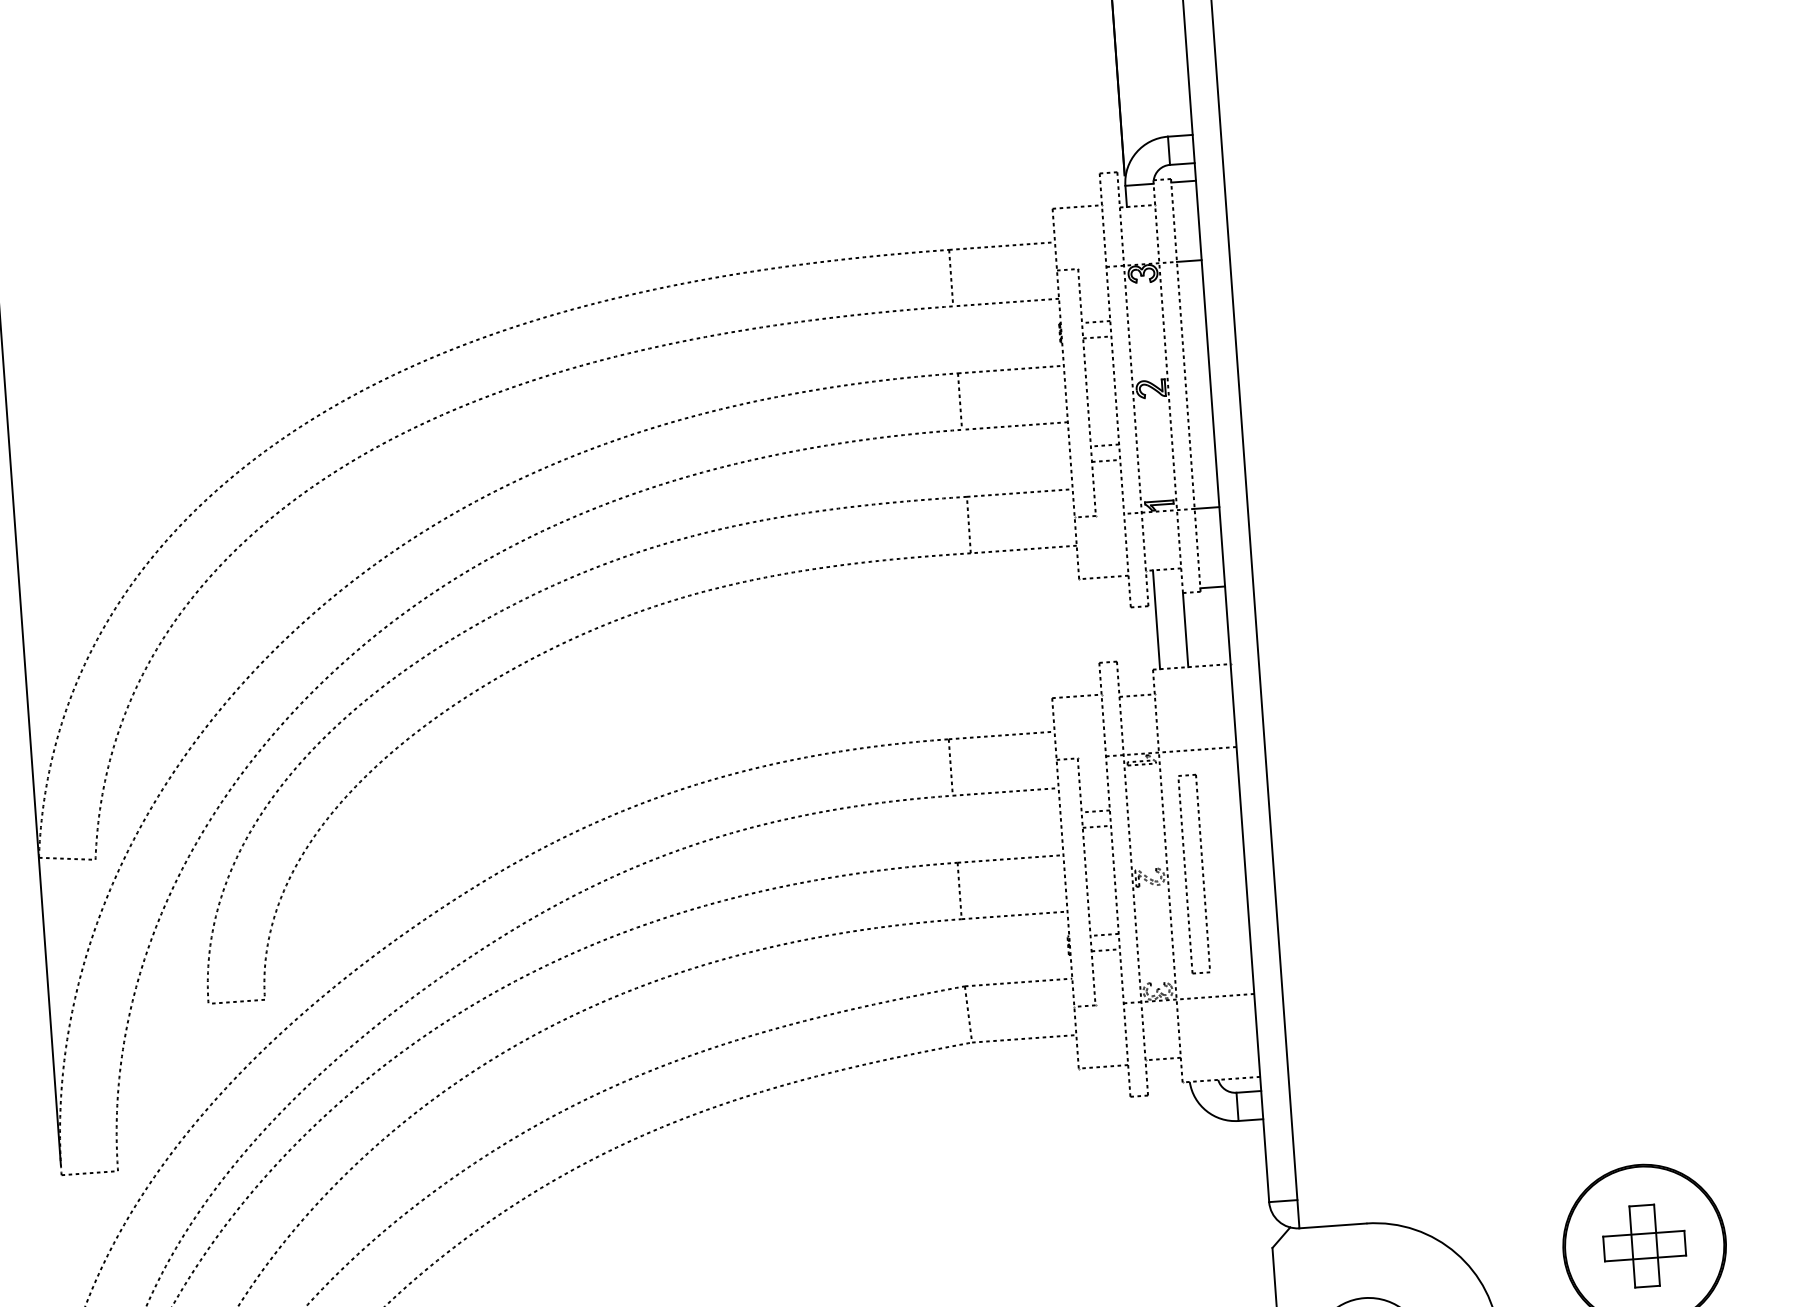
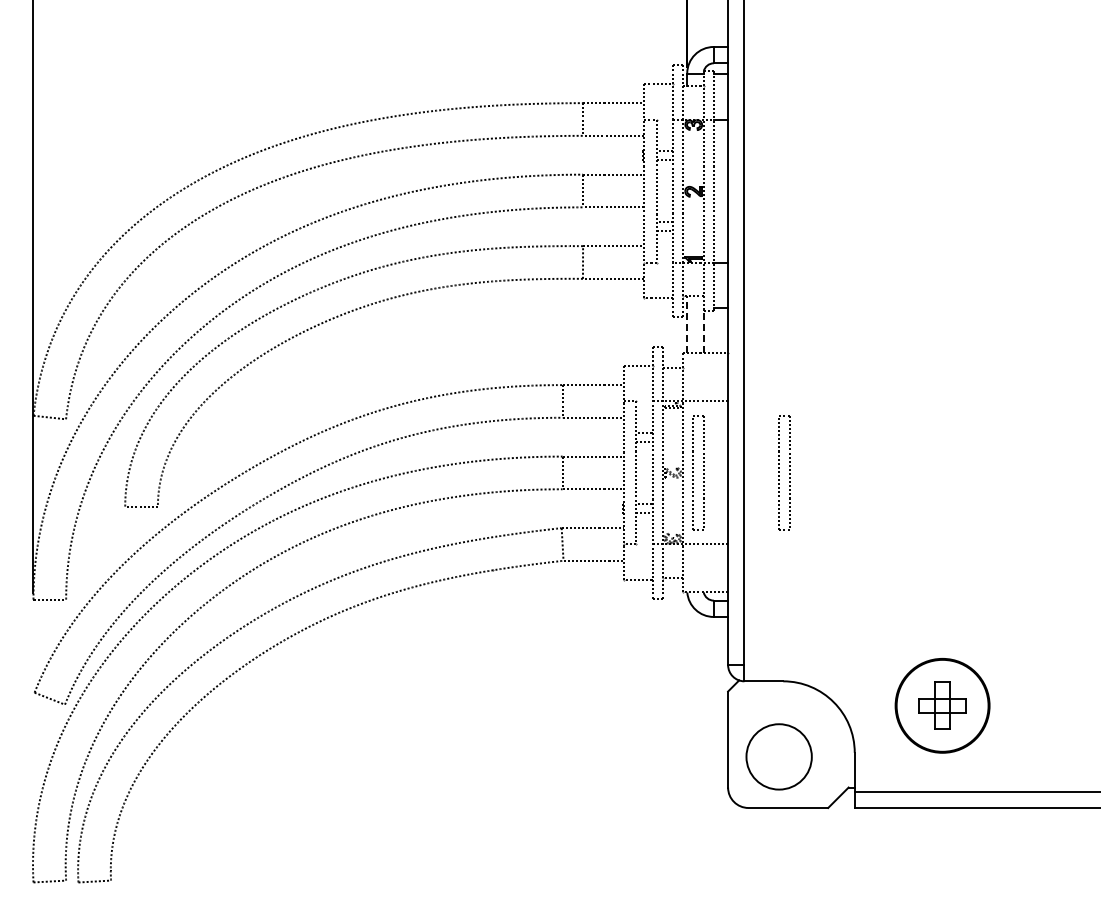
line: (1156, 619) -> (687, 324), solid -> dashed
line: (1185, 629) -> (703, 331), solid -> dashed
part: (1342, 862) -> (784, 472), added

